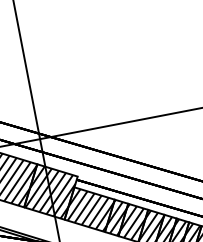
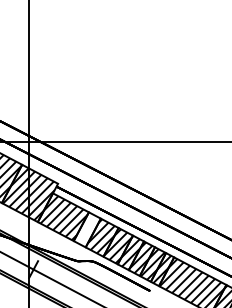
hatch: (116, 217) -> (87, 229), removed

